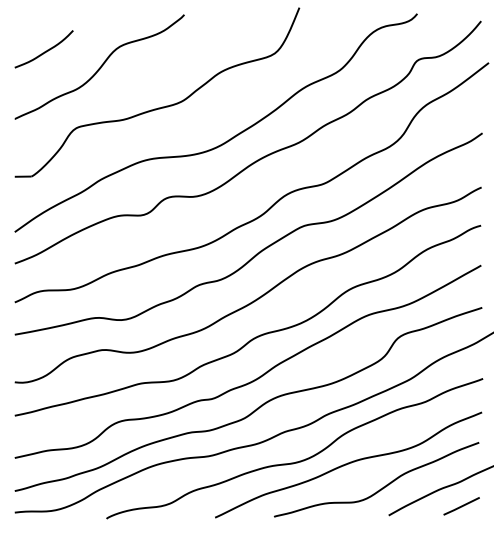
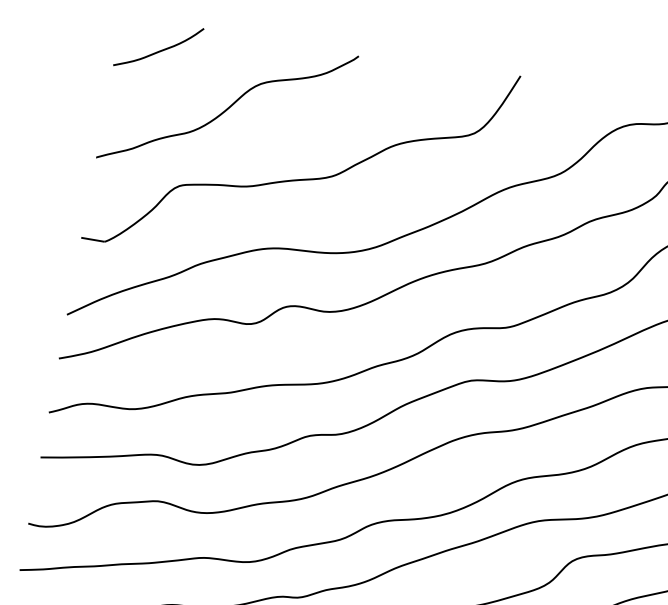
curve: (44, 51) -> (158, 50), moved

